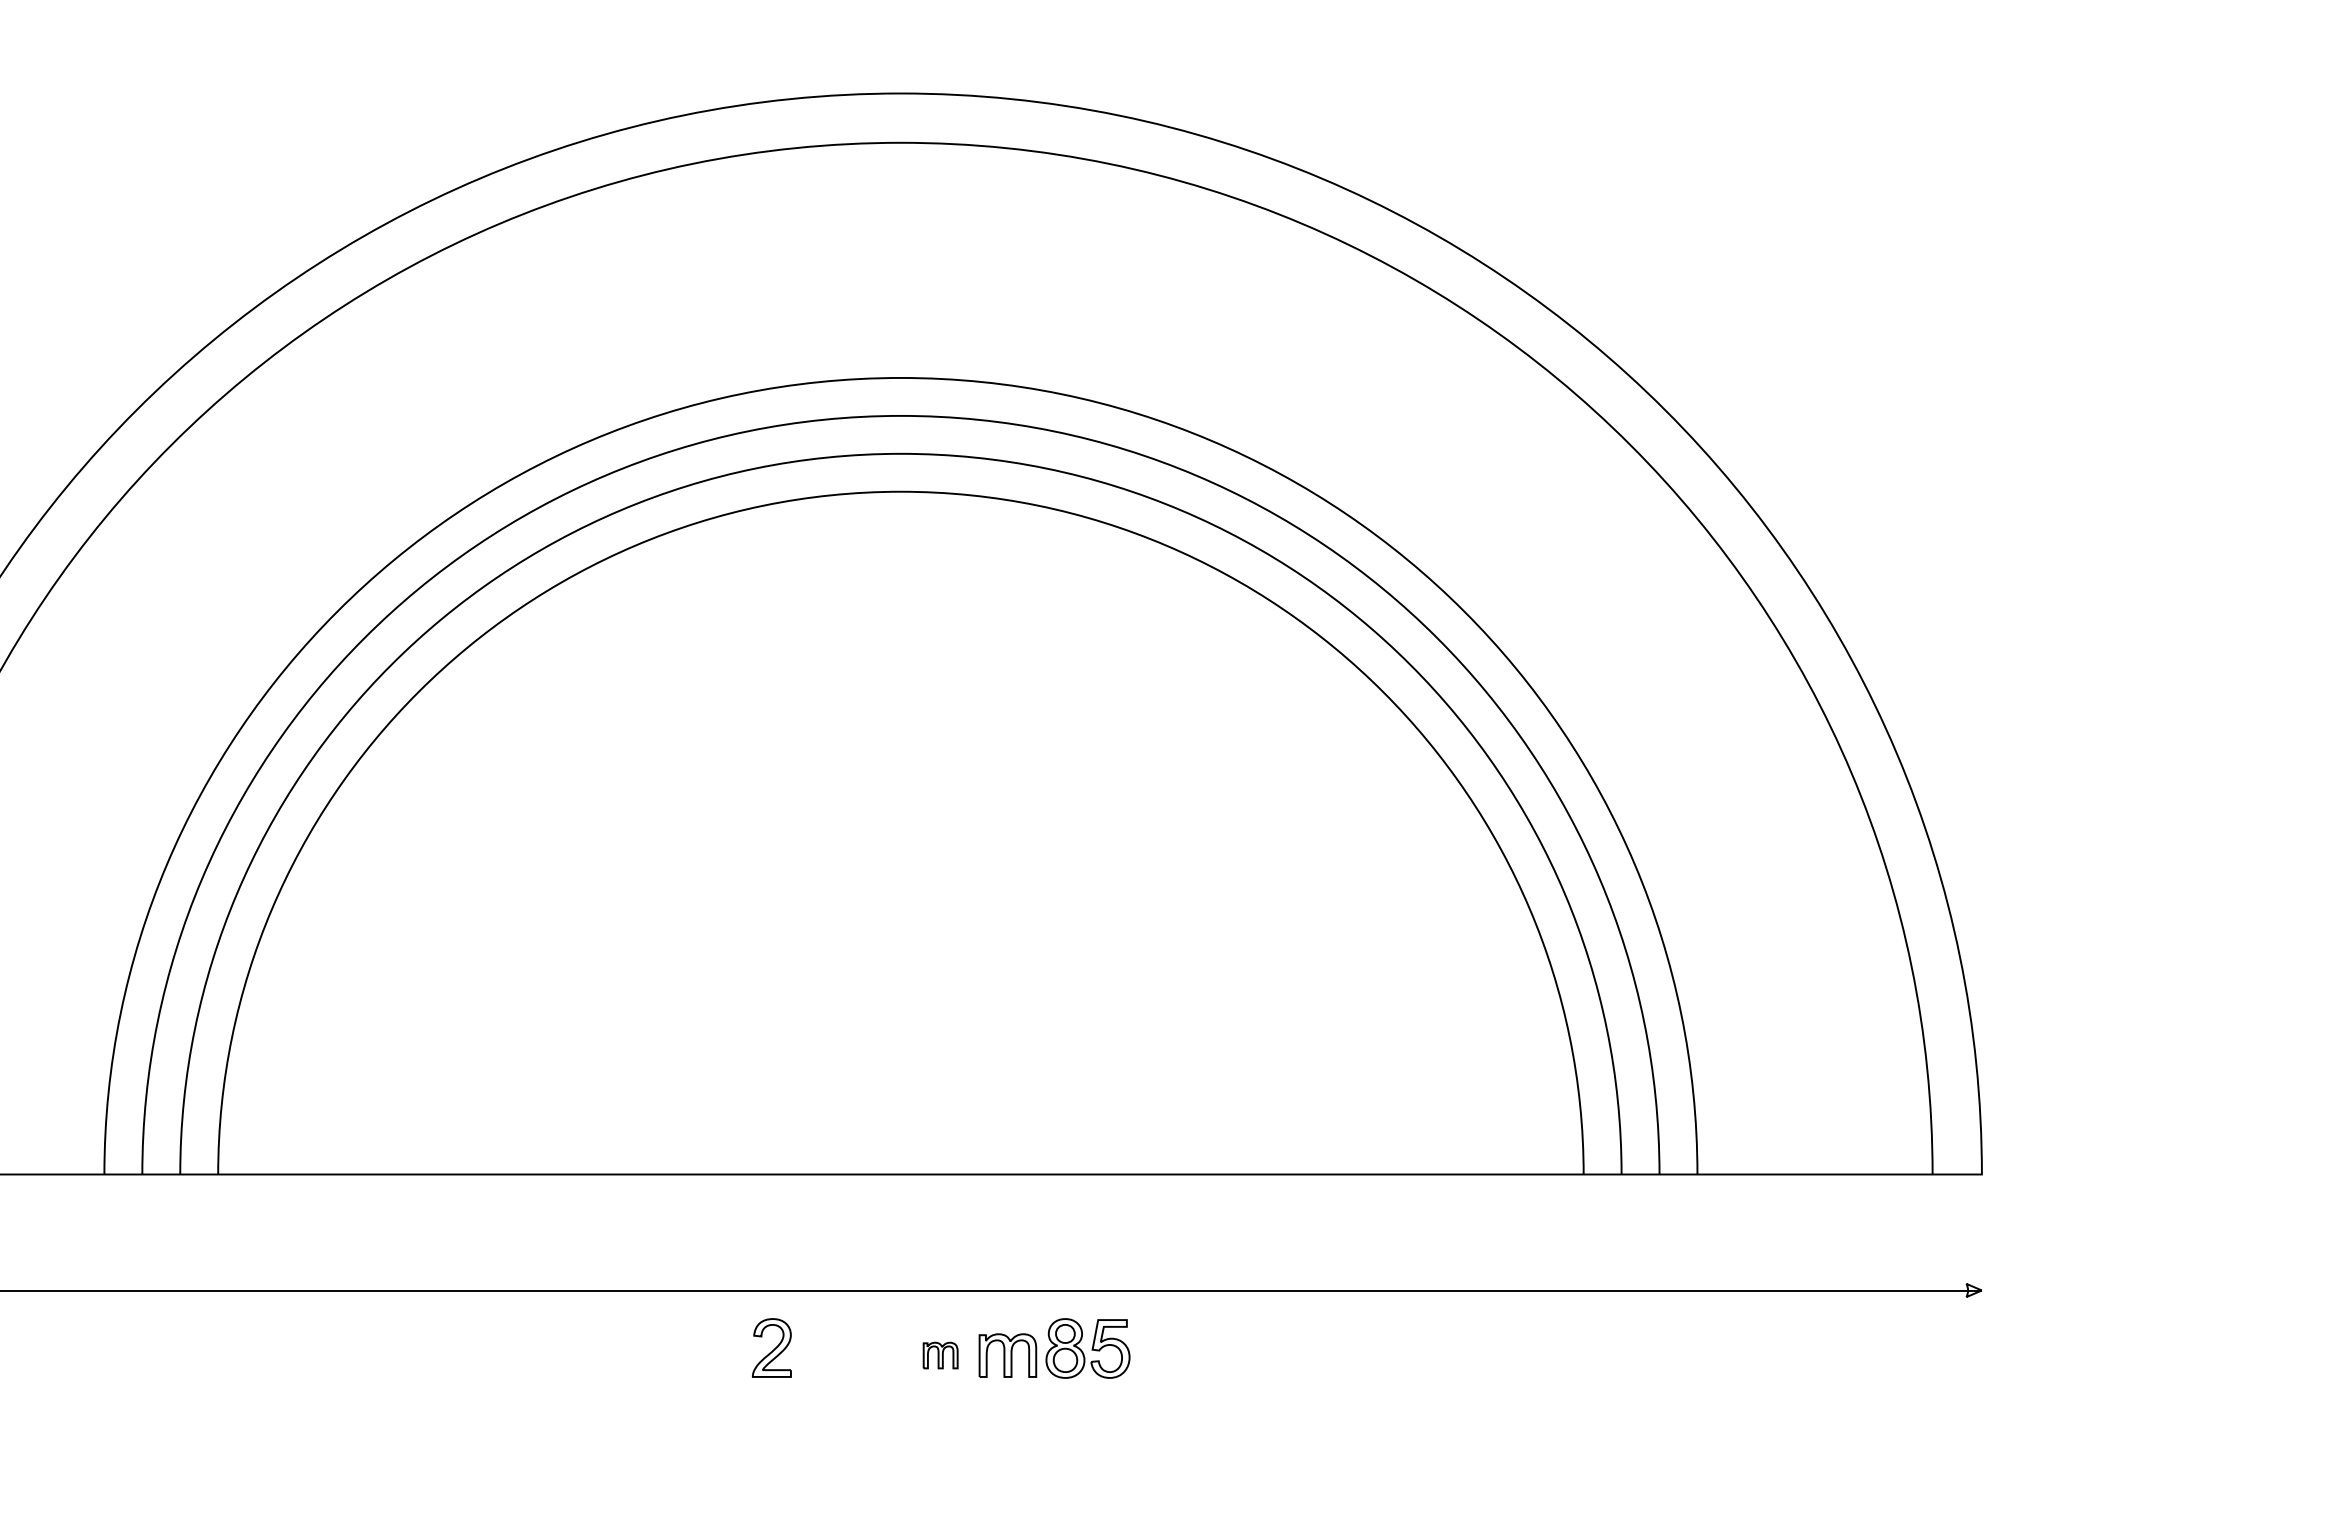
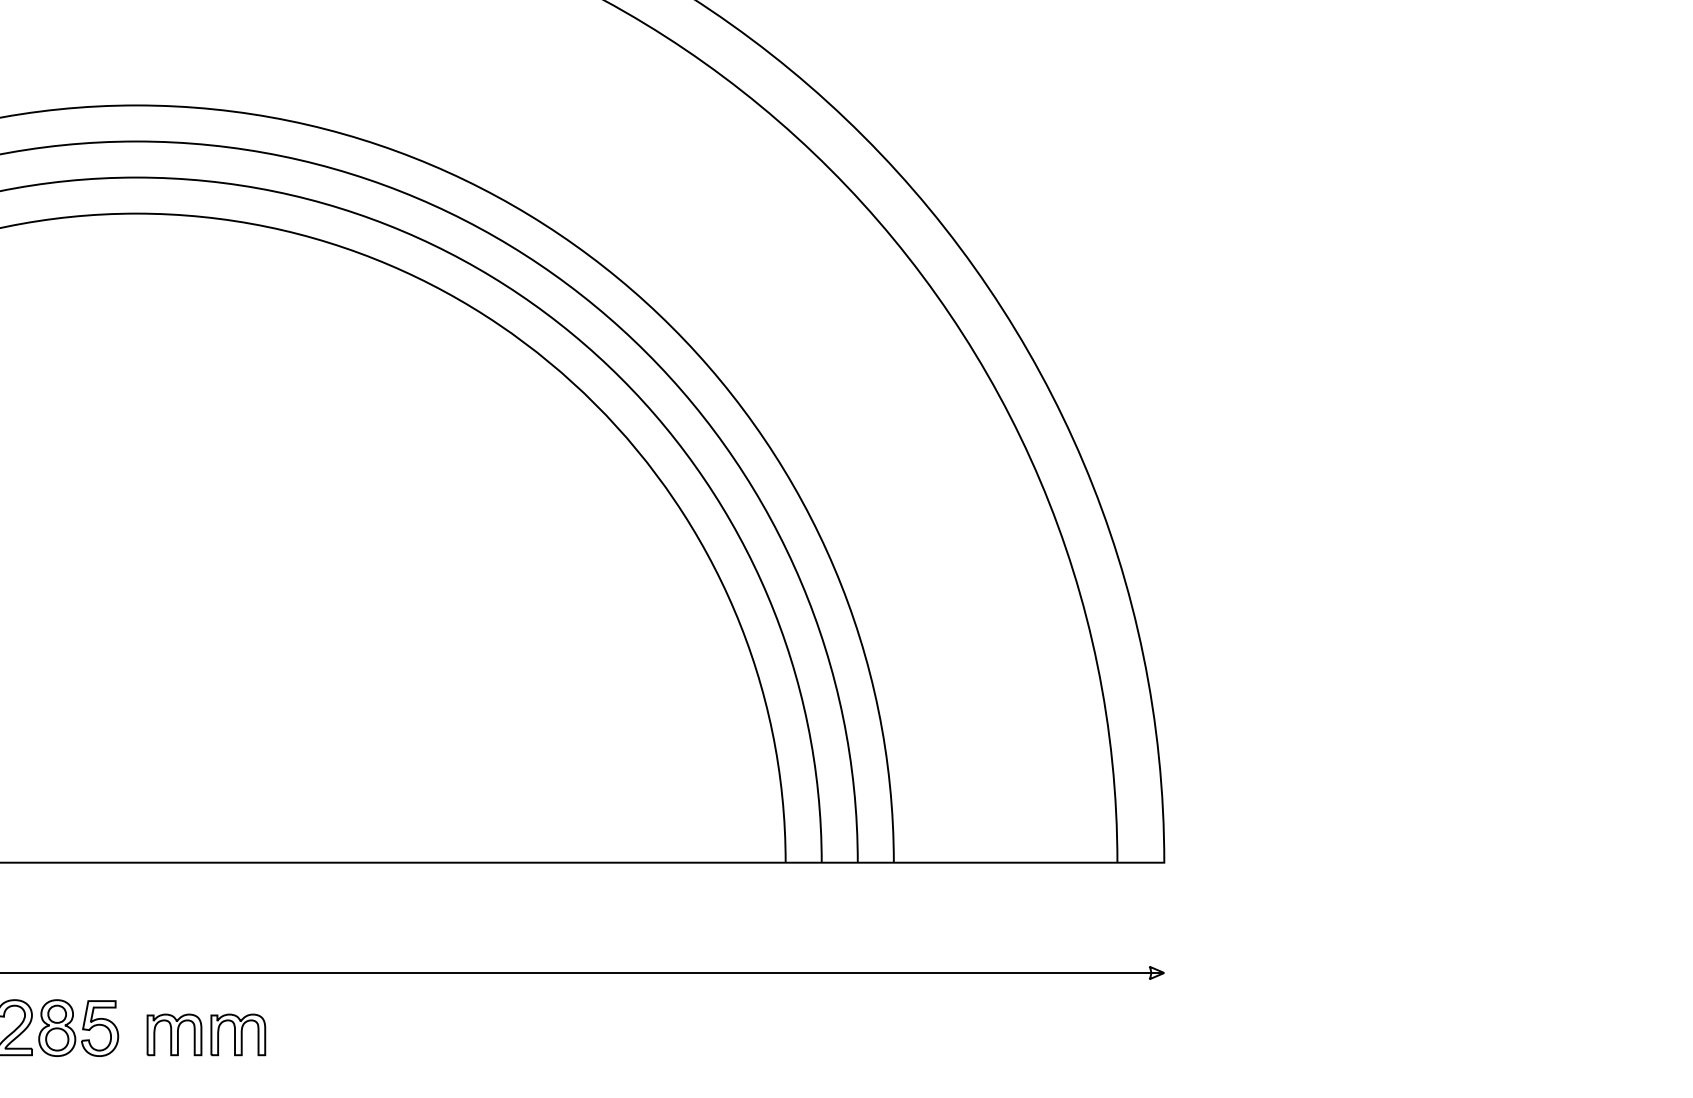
part: (1087, 1348) -> (78, 1028), moved
part: (940, 1355) -> (174, 1034), size x1.67

